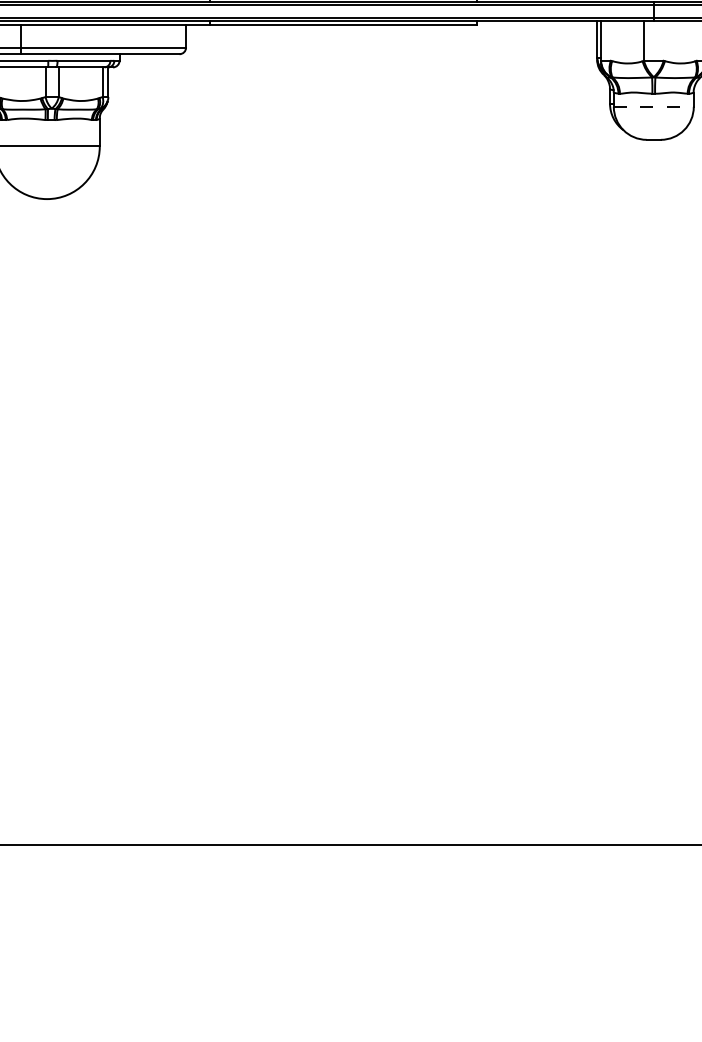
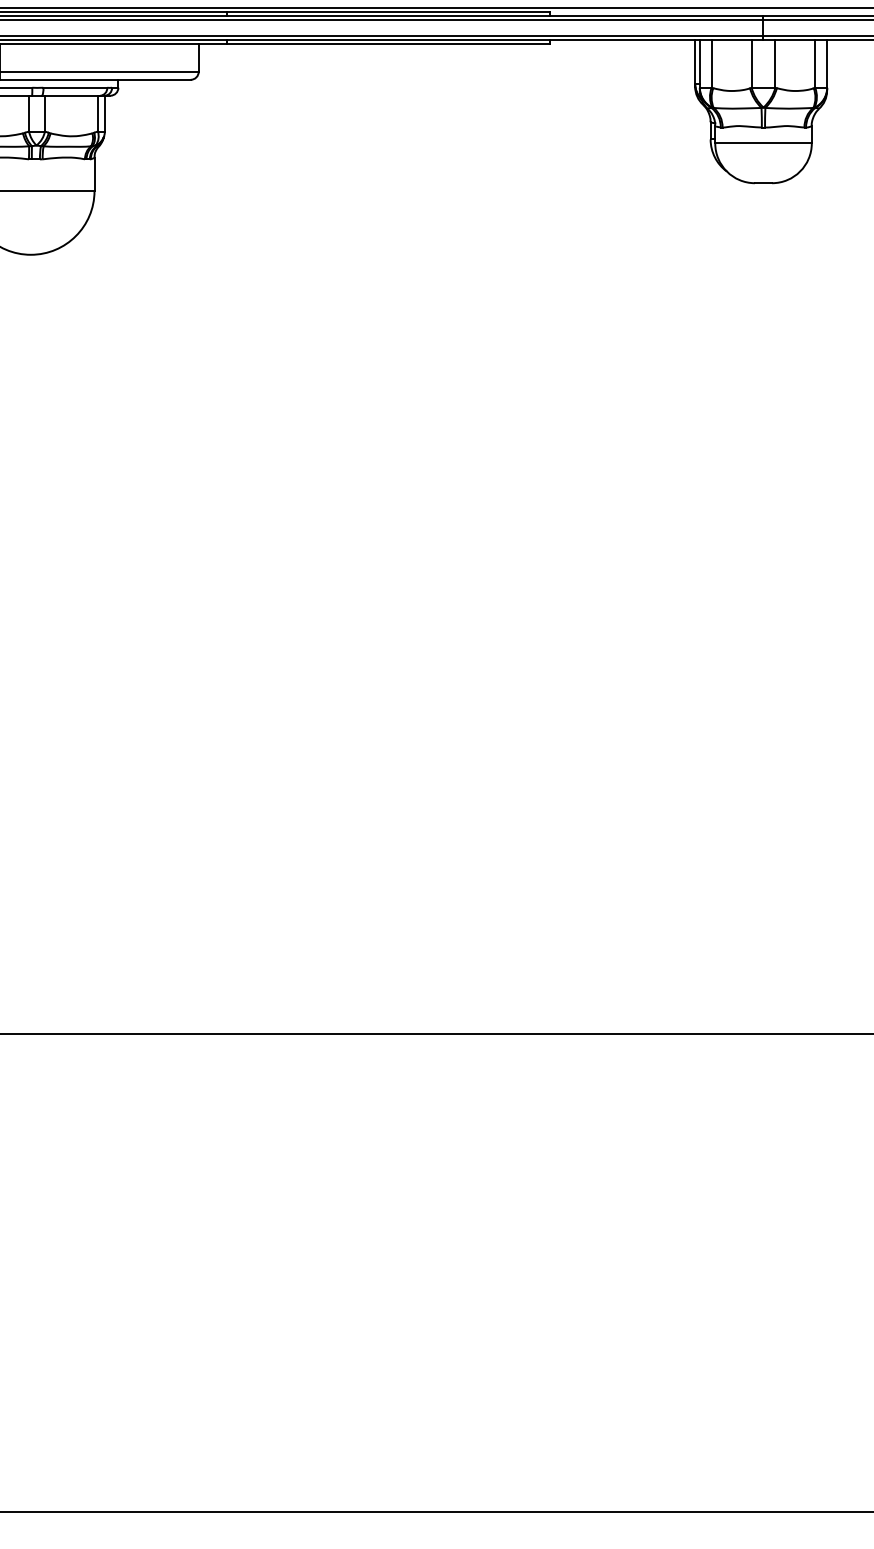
line: (610, 40) -> (711, 63), added
line: (663, 40) -> (775, 63), added
line: (696, 40) -> (815, 63), added
line: (654, 106) -> (764, 143), dashed -> solid

